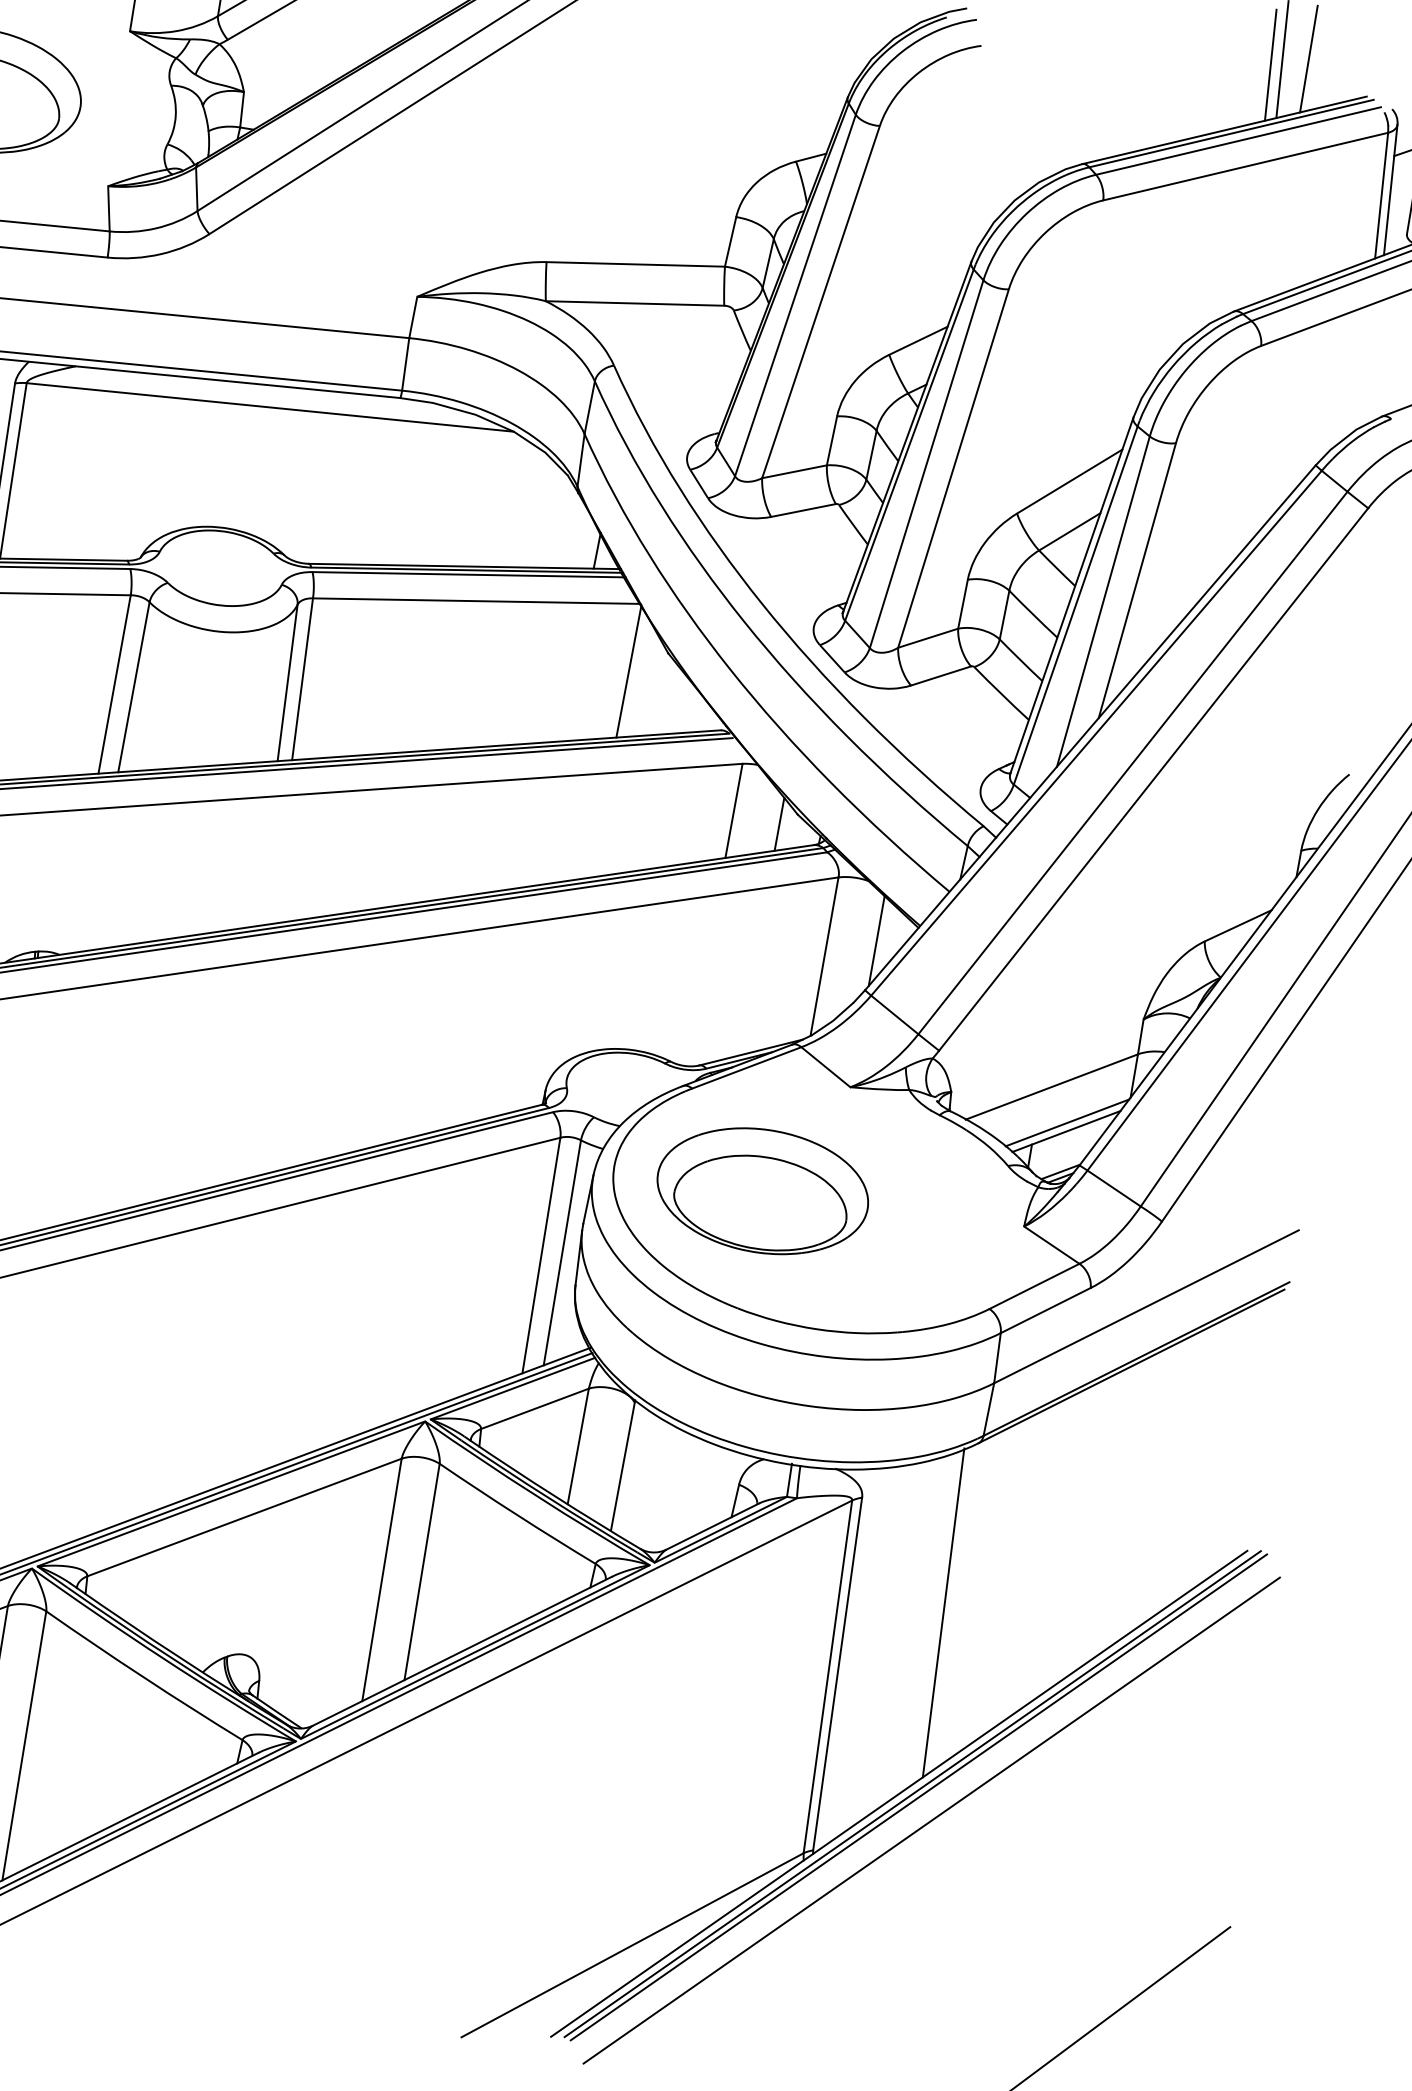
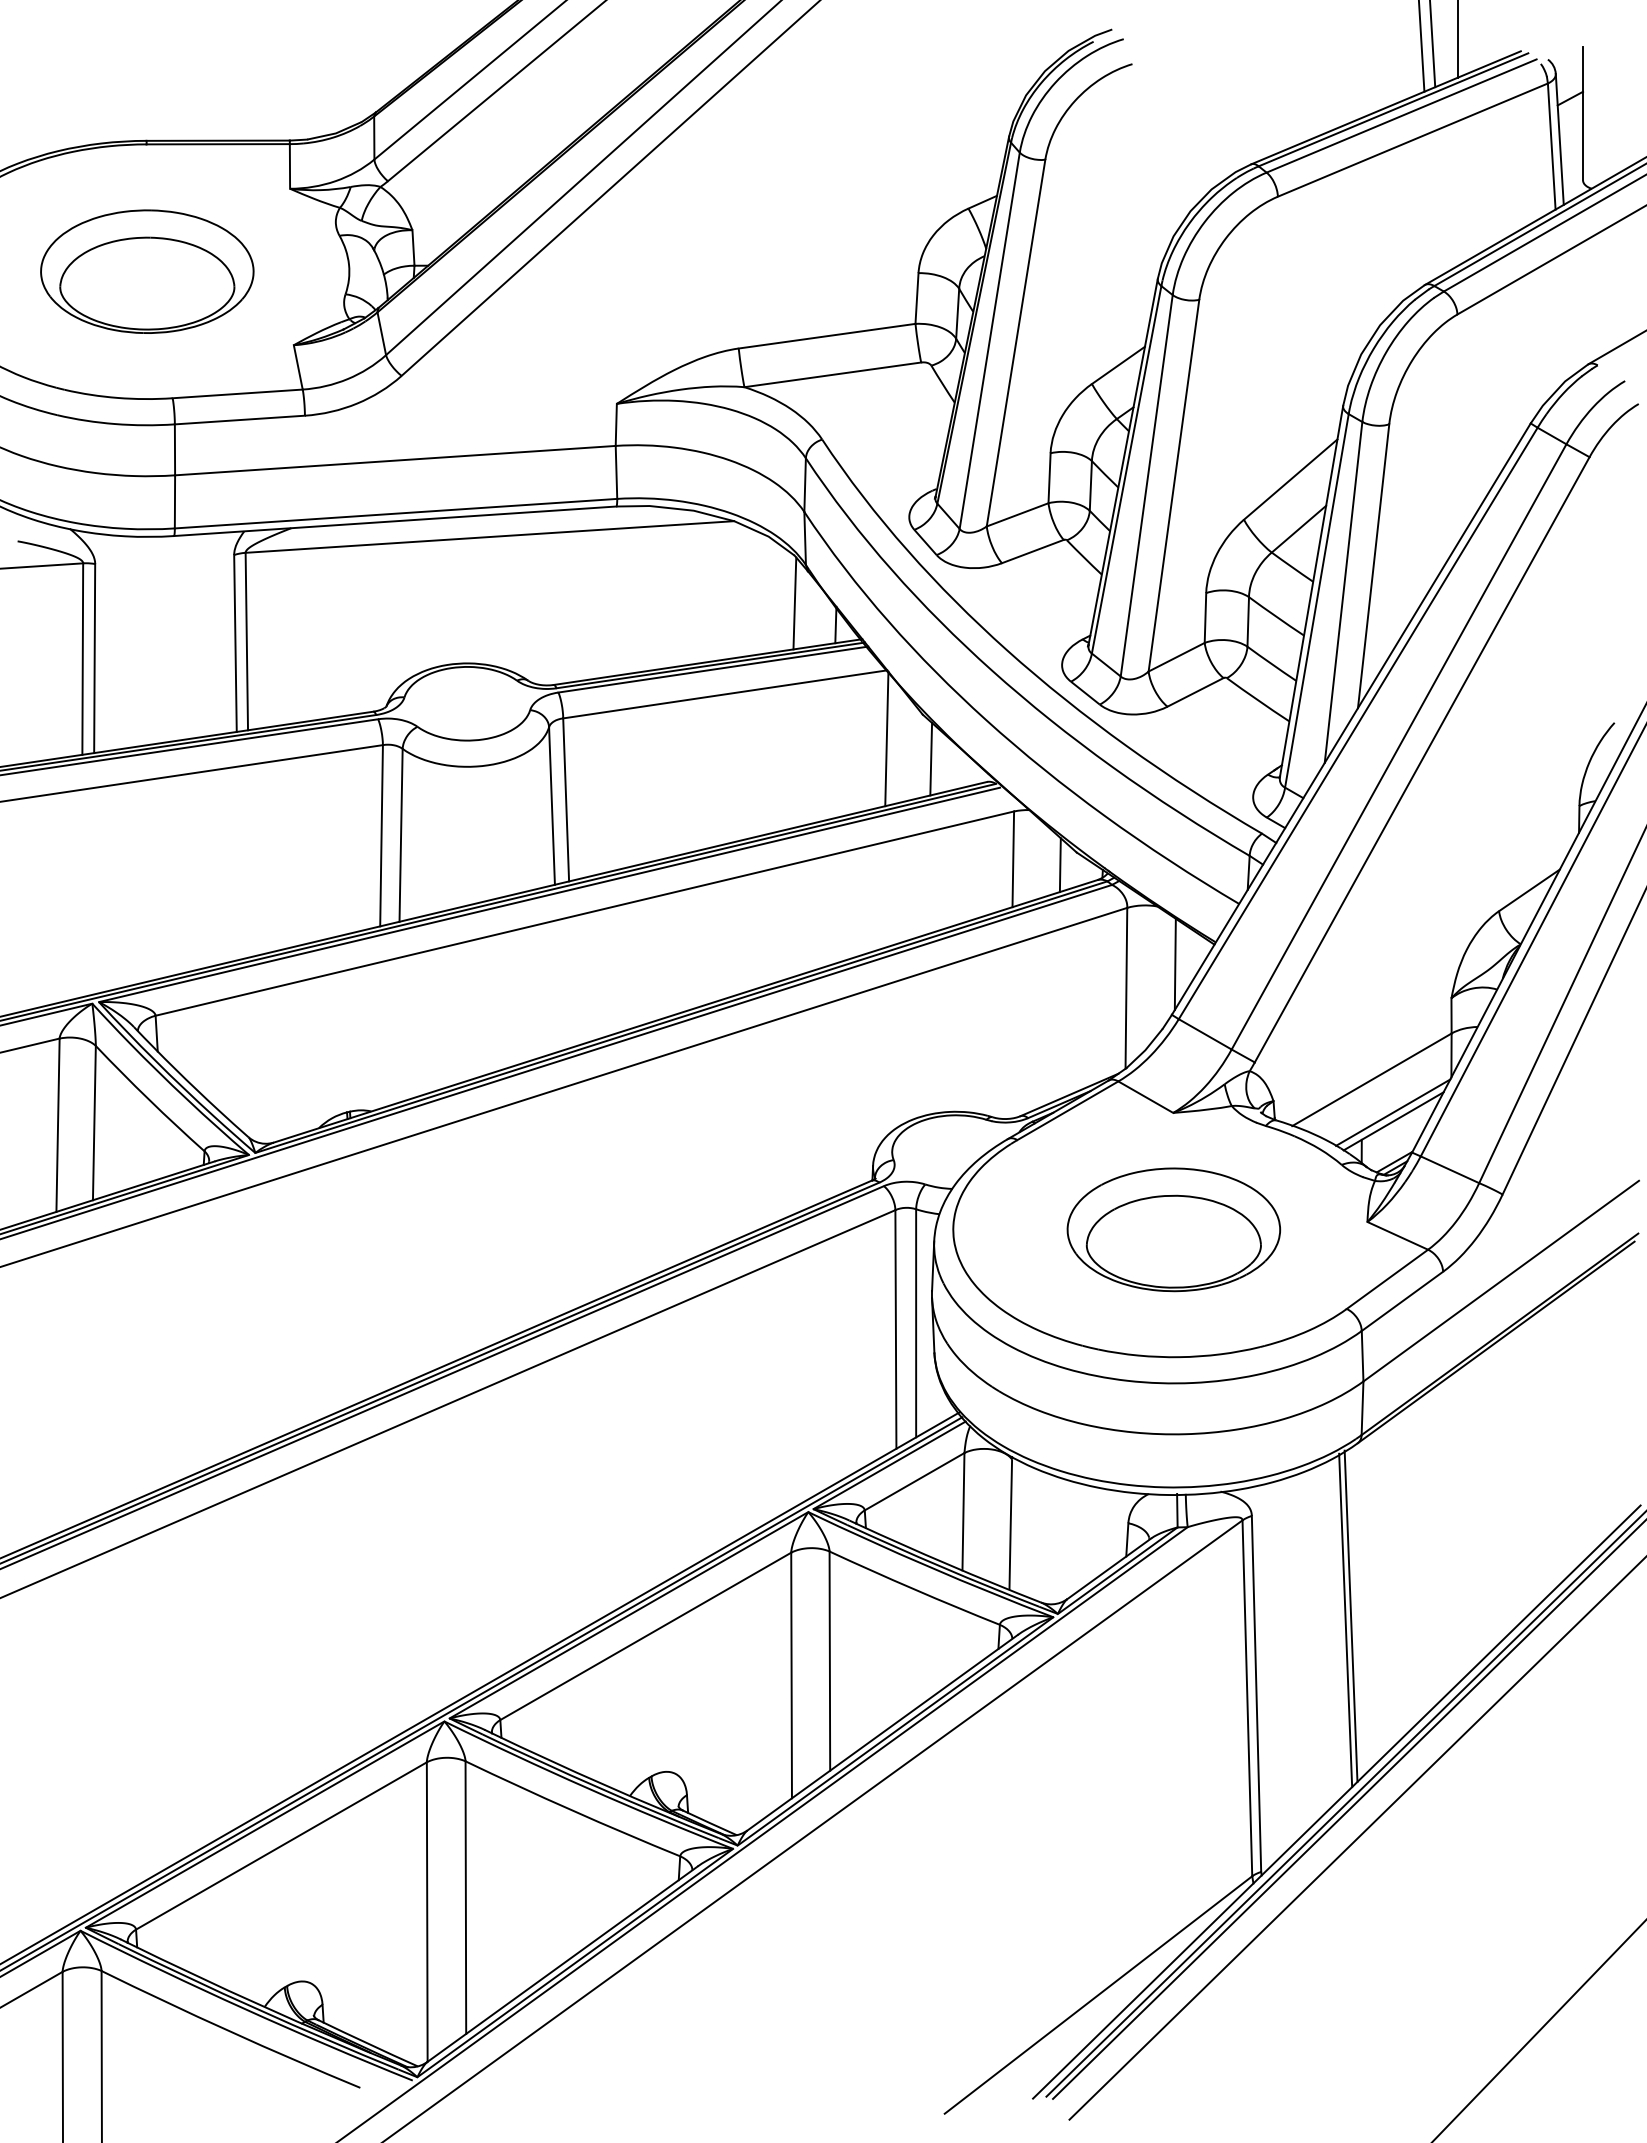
line: (559, 522) -> (794, 603), added
line: (669, 698) -> (931, 758), added
part: (762, 1190) -> (1173, 1229), moved
line: (937, 1616) -> (1345, 1620), added

